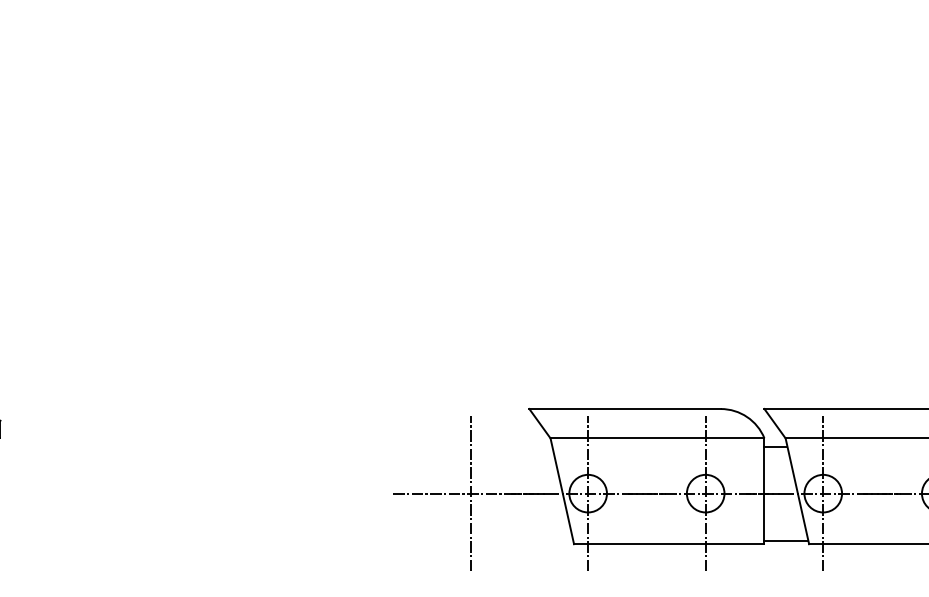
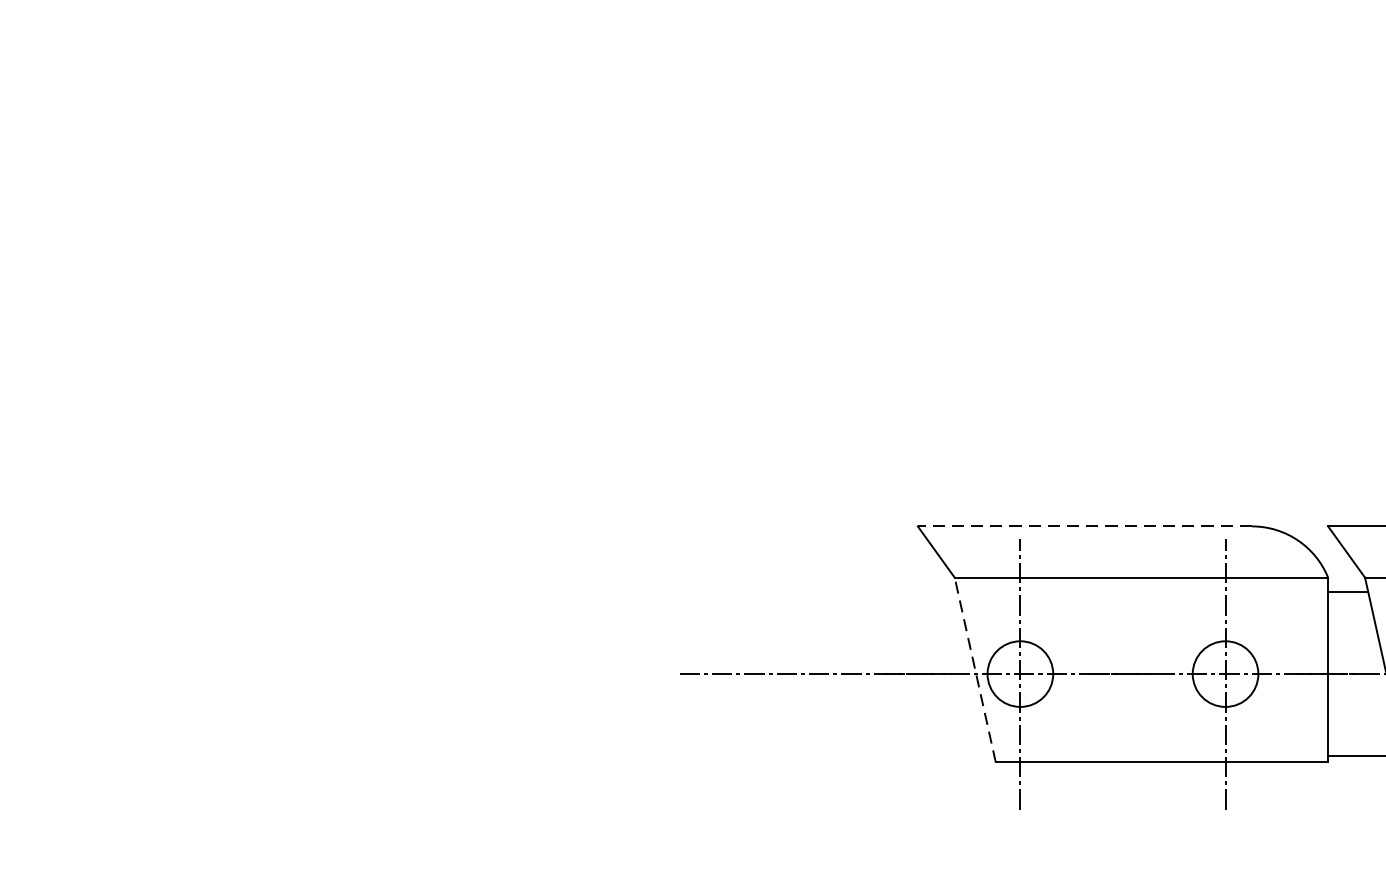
line: (625, 409) -> (1085, 527), solid -> dashed
line: (562, 490) -> (975, 668), solid -> dashed
line: (470, 493) -> (815, 673), removed

